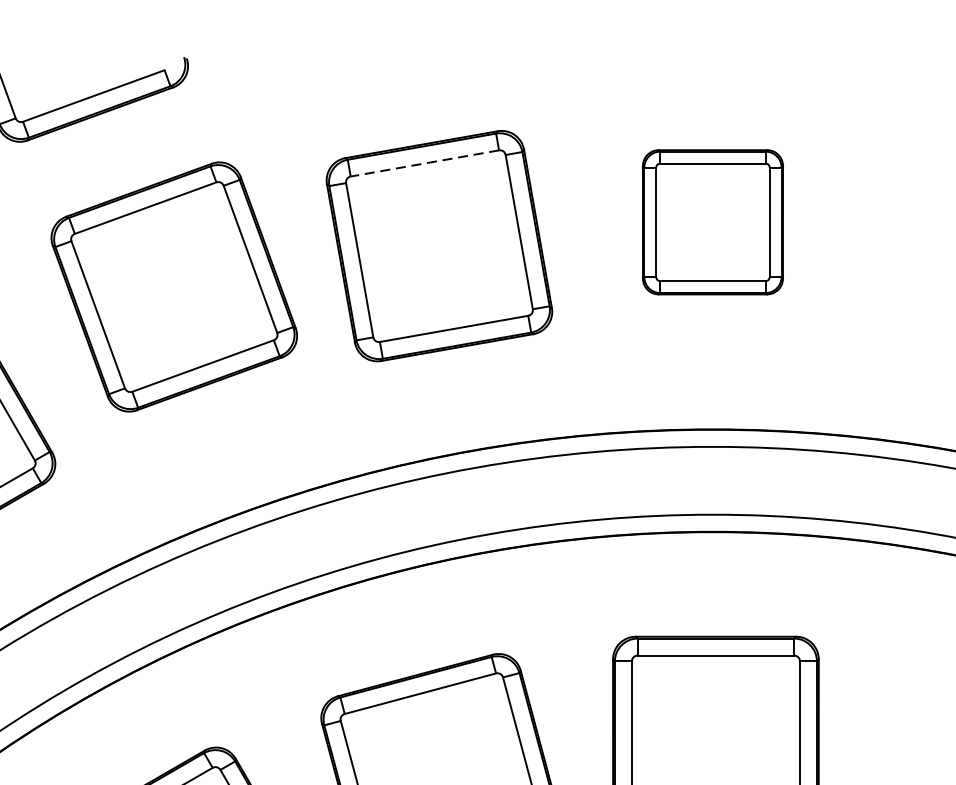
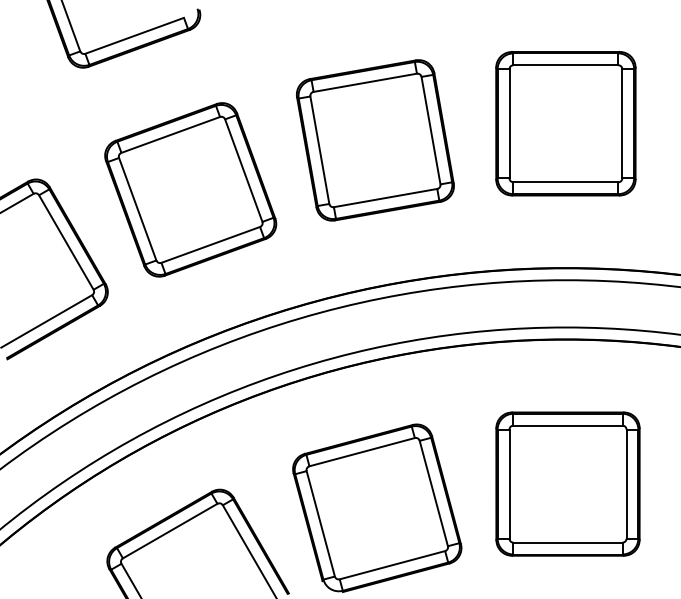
line: (423, 163) -> (364, 82), dashed -> solid
part: (712, 221) -> (565, 123), size x1.43
part: (173, 286) -> (190, 189), moved

